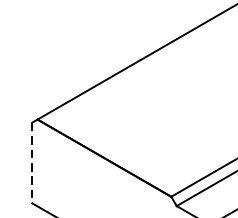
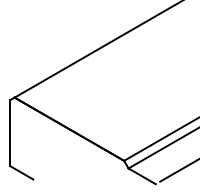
line: (32, 163) -> (10, 133), dashed -> solid

